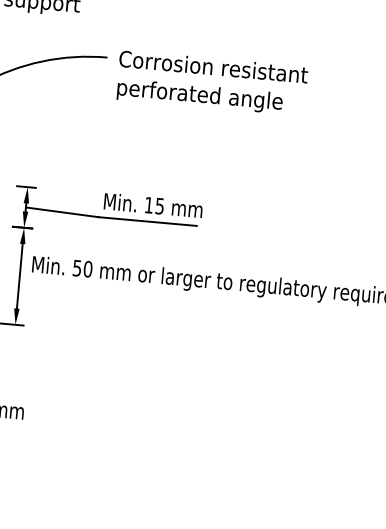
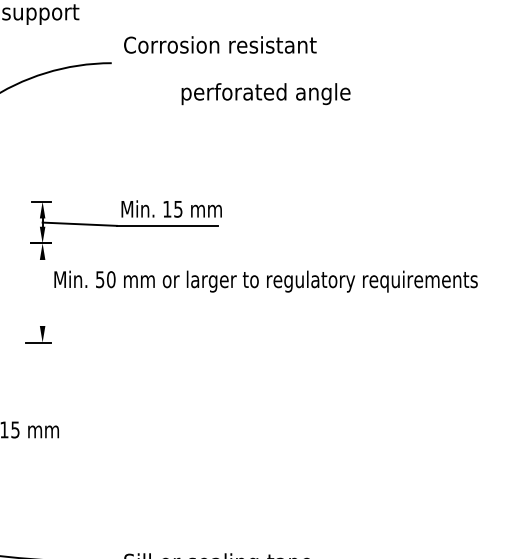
text: (213, 66) -> (220, 44), moved
text: (199, 96) -> (265, 94), moved
line: (19, 275) -> (42, 292), removed

